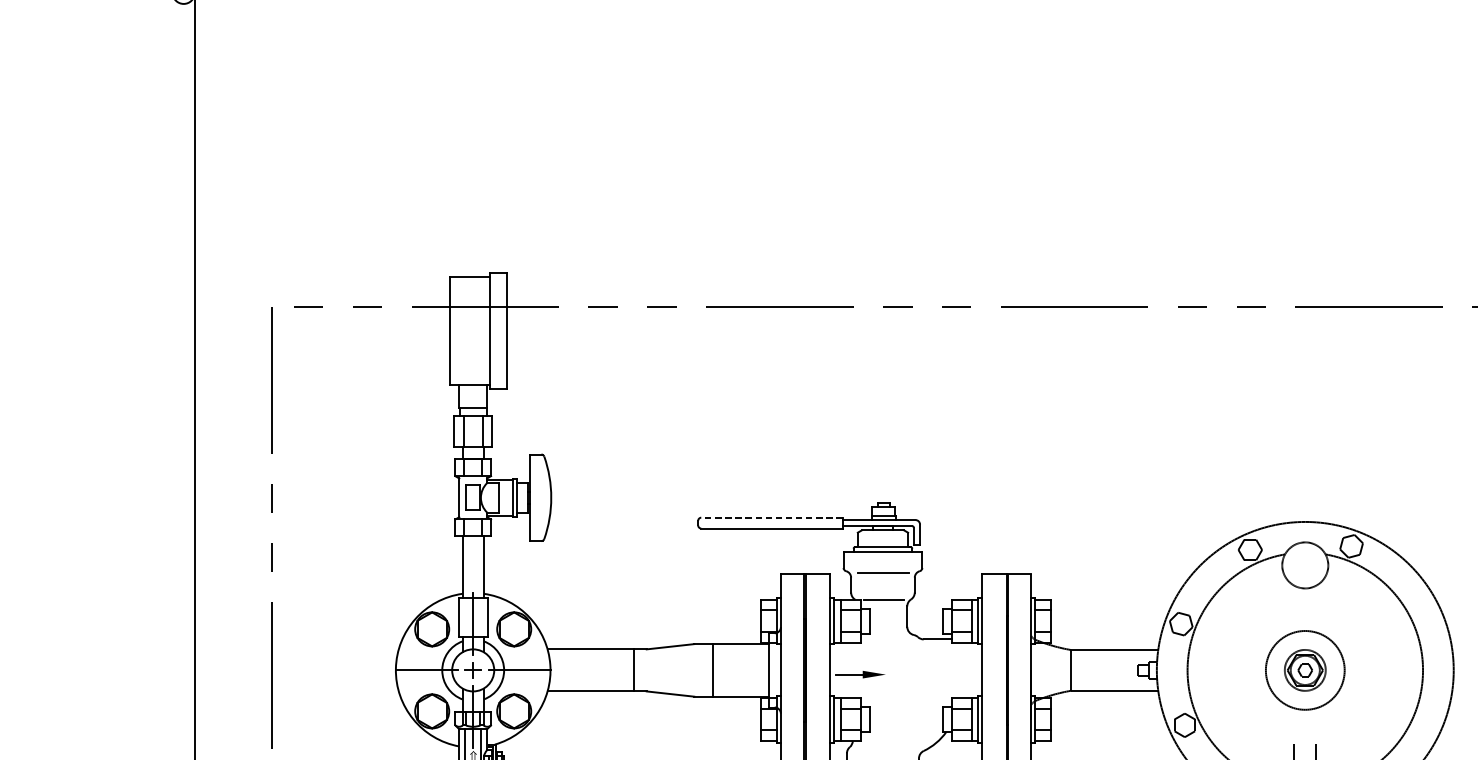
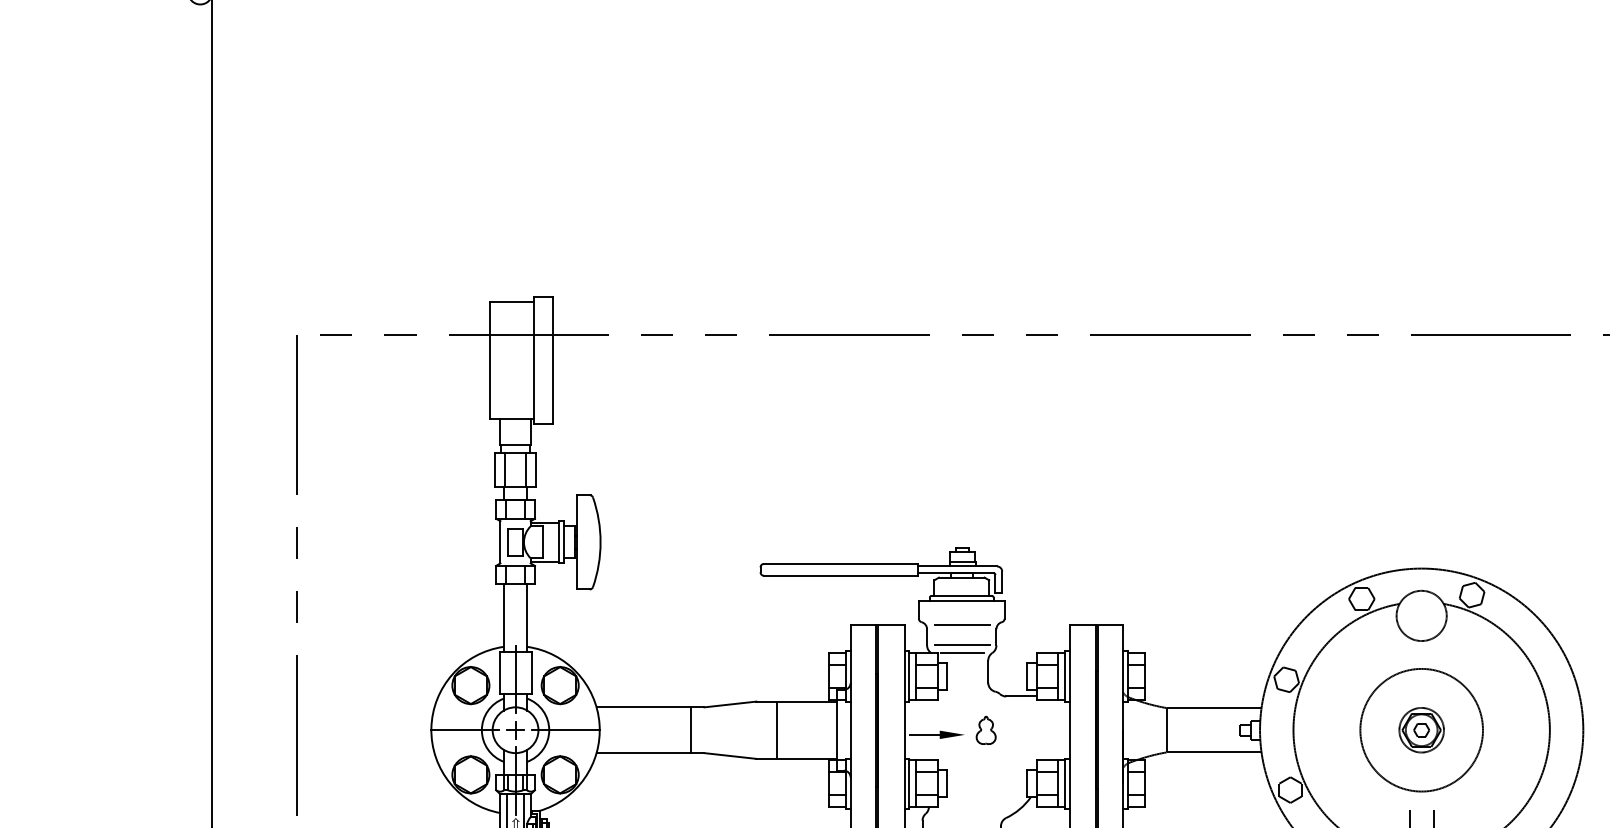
line: (771, 517) -> (840, 563), dashed -> solid
line: (883, 592) -> (962, 645), added
part: (904, 669) -> (985, 729), added
circle: (1305, 669) -> (1421, 729), size x1.43

